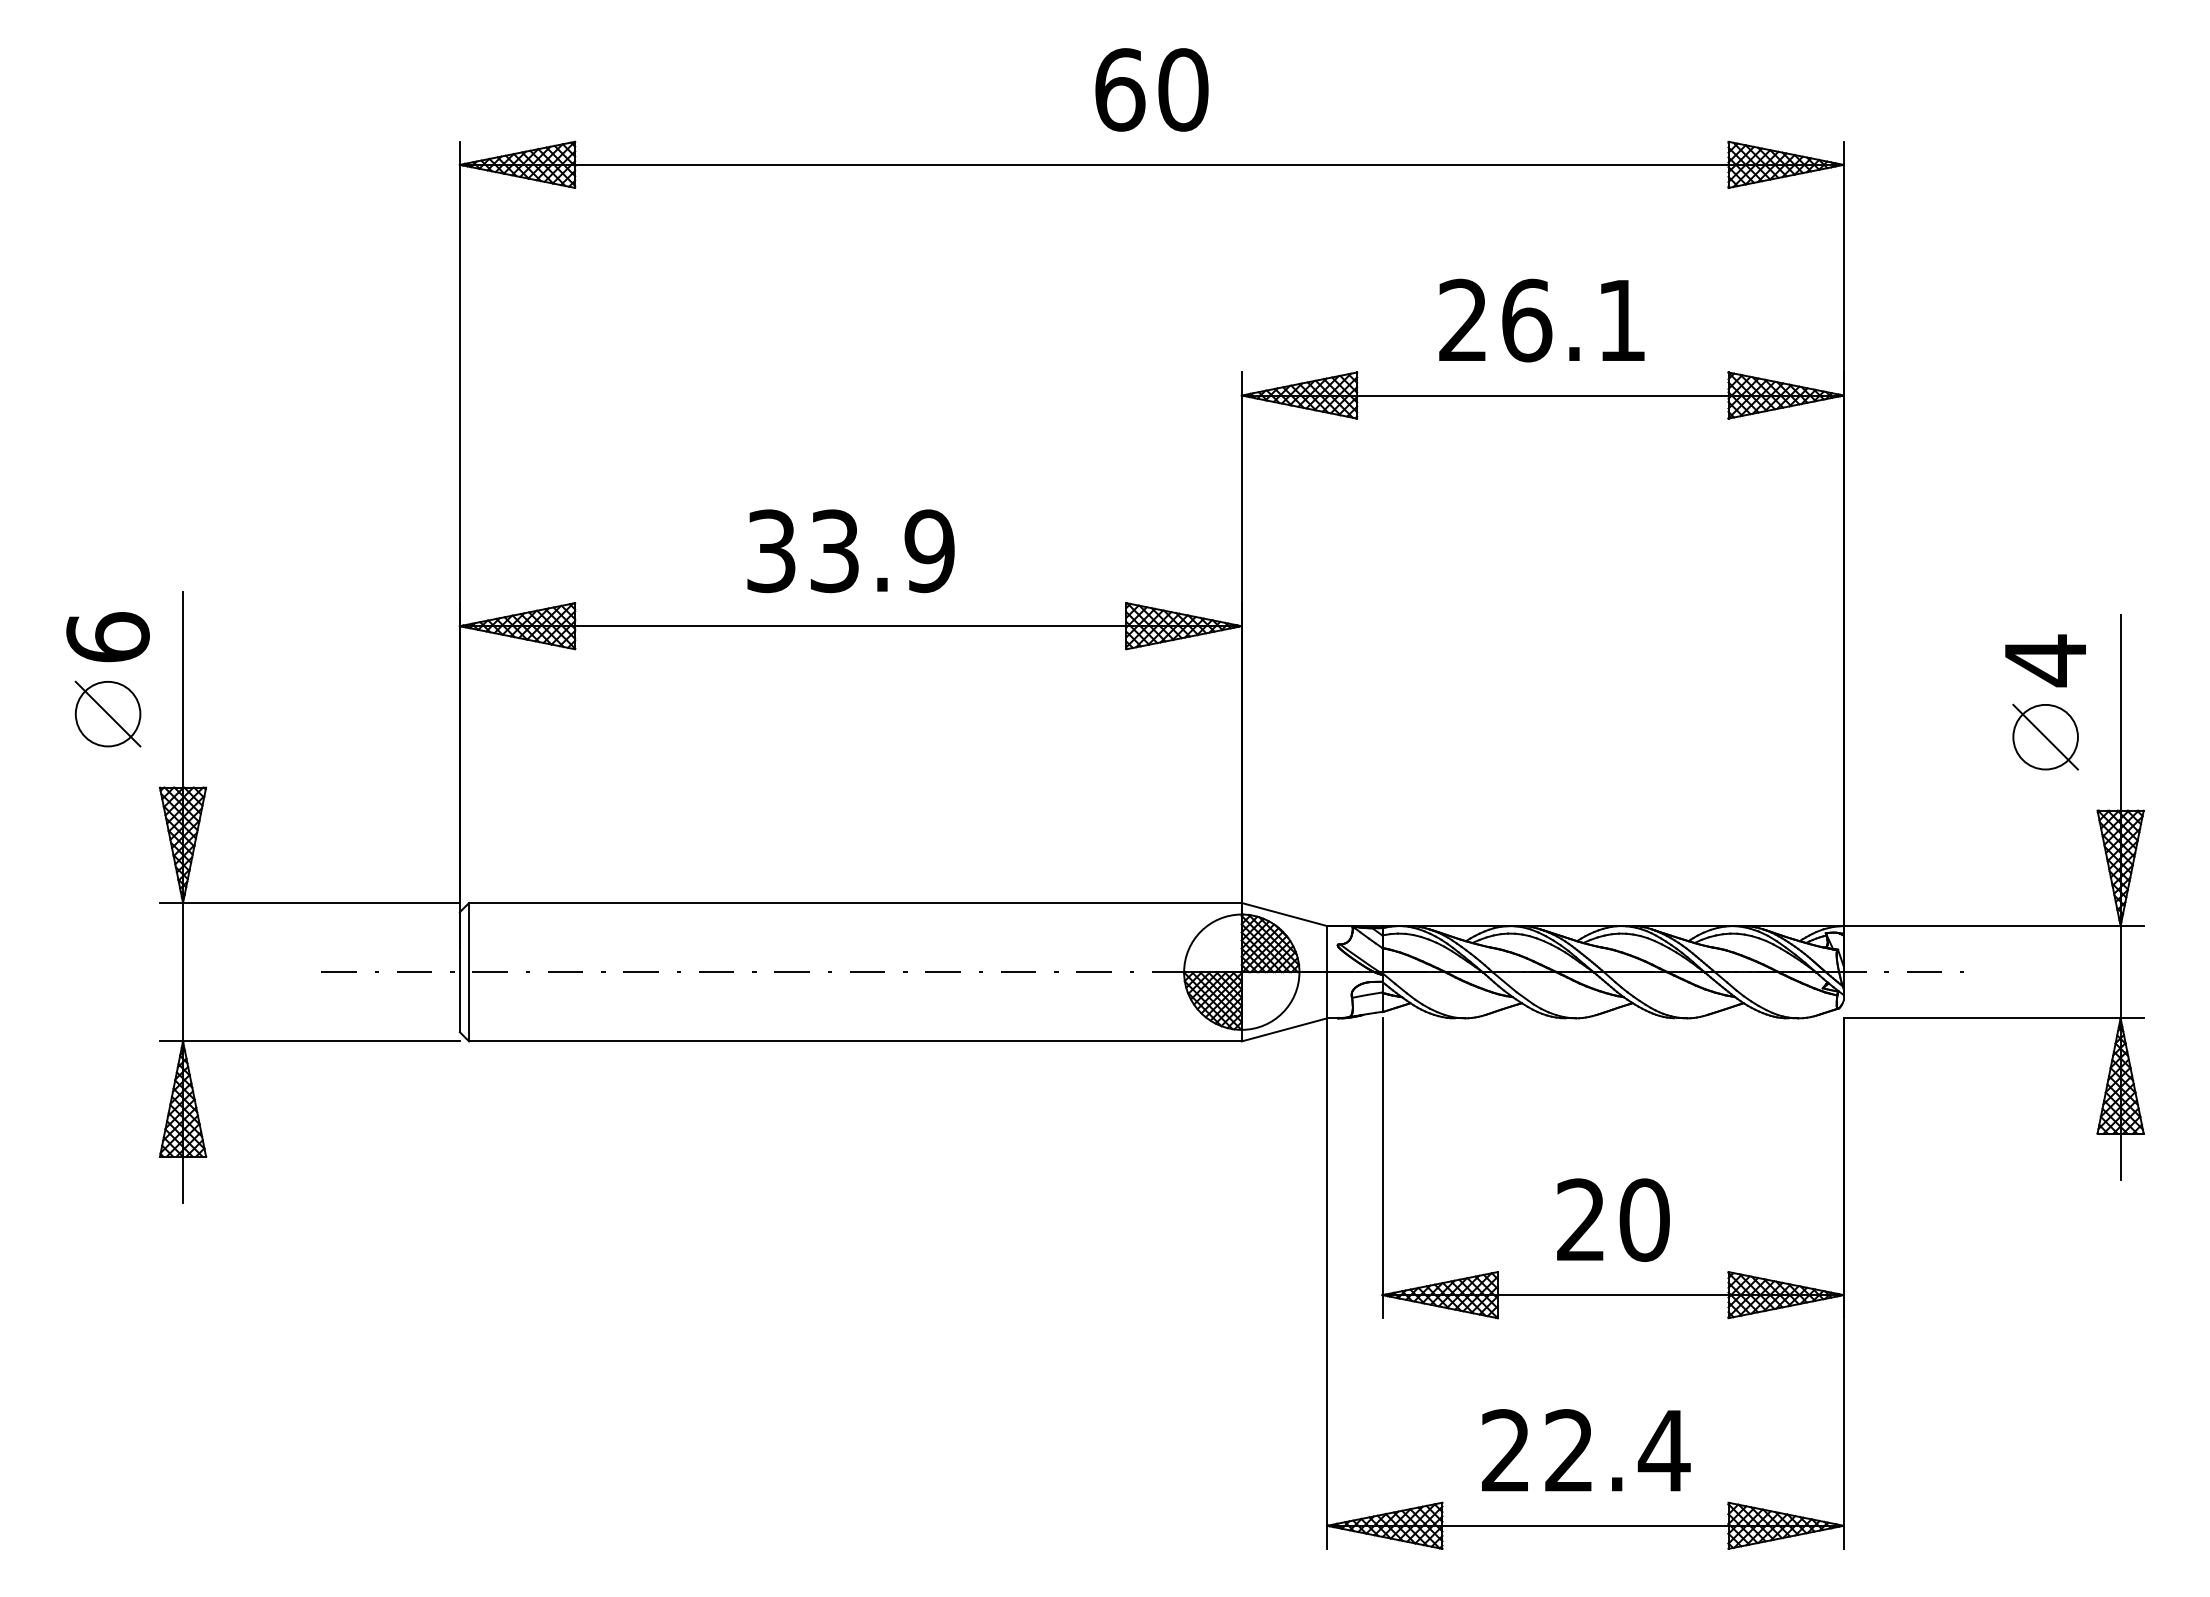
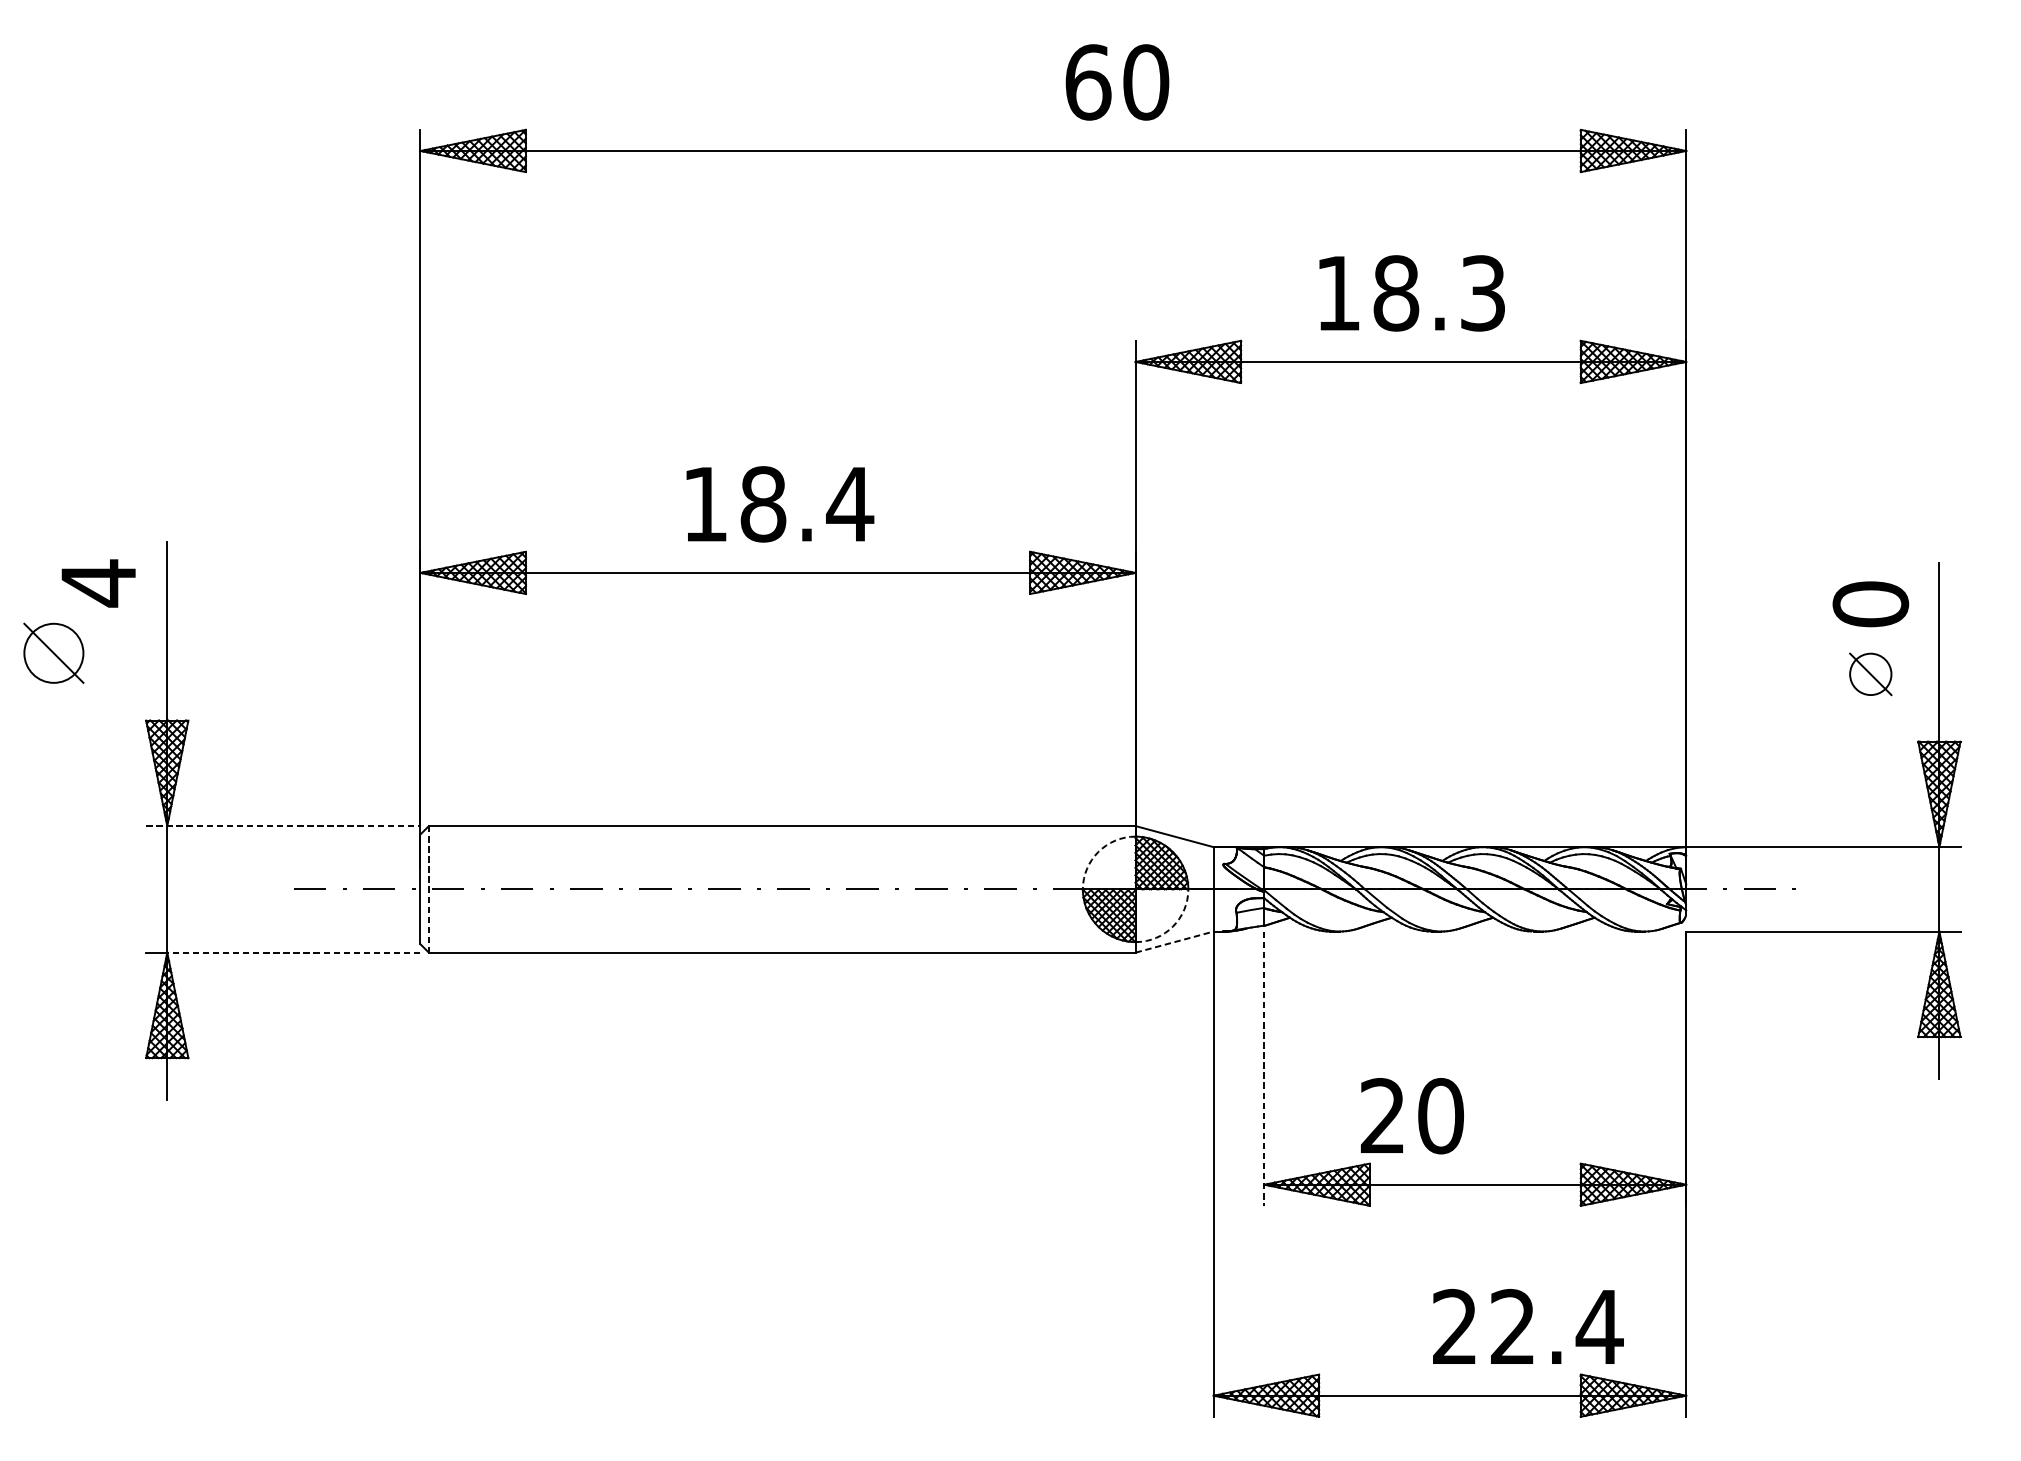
text: (1151, 89) -> (1117, 82), moved
text: (1542, 320) -> (1410, 293), 26.1 -> 18.3
text: (851, 551) -> (778, 504), 33.9 -> 18.4
text: (107, 637) -> (98, 583), 6 -> 4
text: (2045, 660) -> (1870, 604), 4 -> 0
part: (107, 713) -> (53, 652), moved
part: (2045, 736) -> (1870, 673), size x0.7
line: (309, 903) -> (282, 826), solid -> dashed
arc: (1201, 931) -> (1098, 852), solid -> dashed
line: (469, 972) -> (429, 889), solid -> dashed
arc: (1282, 1012) -> (1172, 926), solid -> dashed
line: (1284, 1029) -> (1174, 941), solid -> dashed
line: (320, 1041) -> (292, 952), solid -> dashed
line: (1382, 1168) -> (1264, 1068), solid -> dashed
text: (1613, 1219) -> (1412, 1115), moved
text: (1586, 1450) -> (1528, 1326), moved

